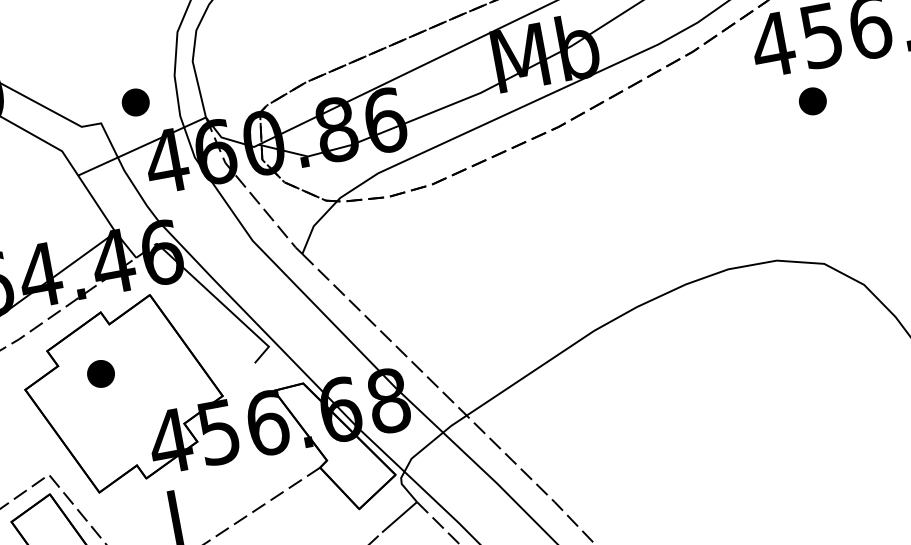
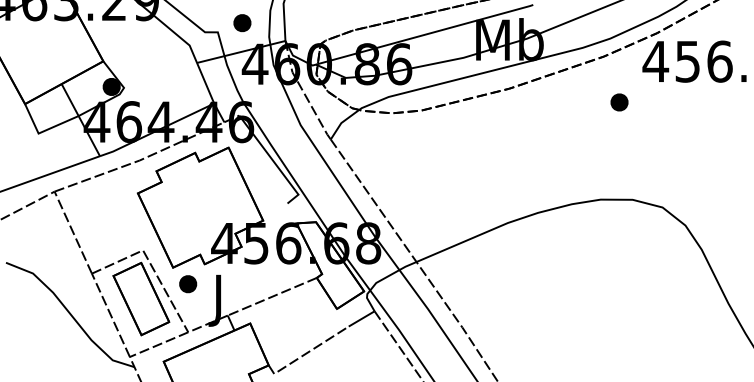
part: (812, 101) -> (619, 102), moved
part: (101, 374) -> (188, 284), moved

